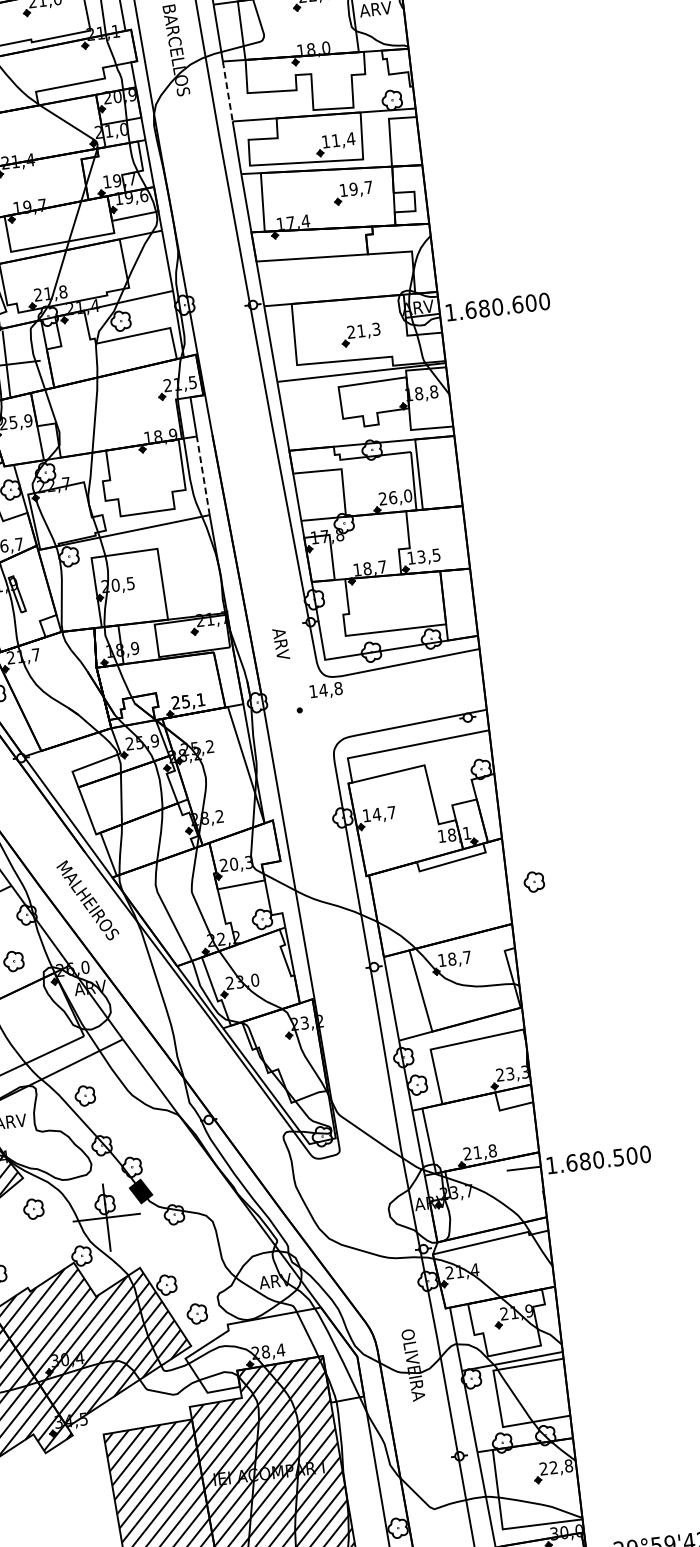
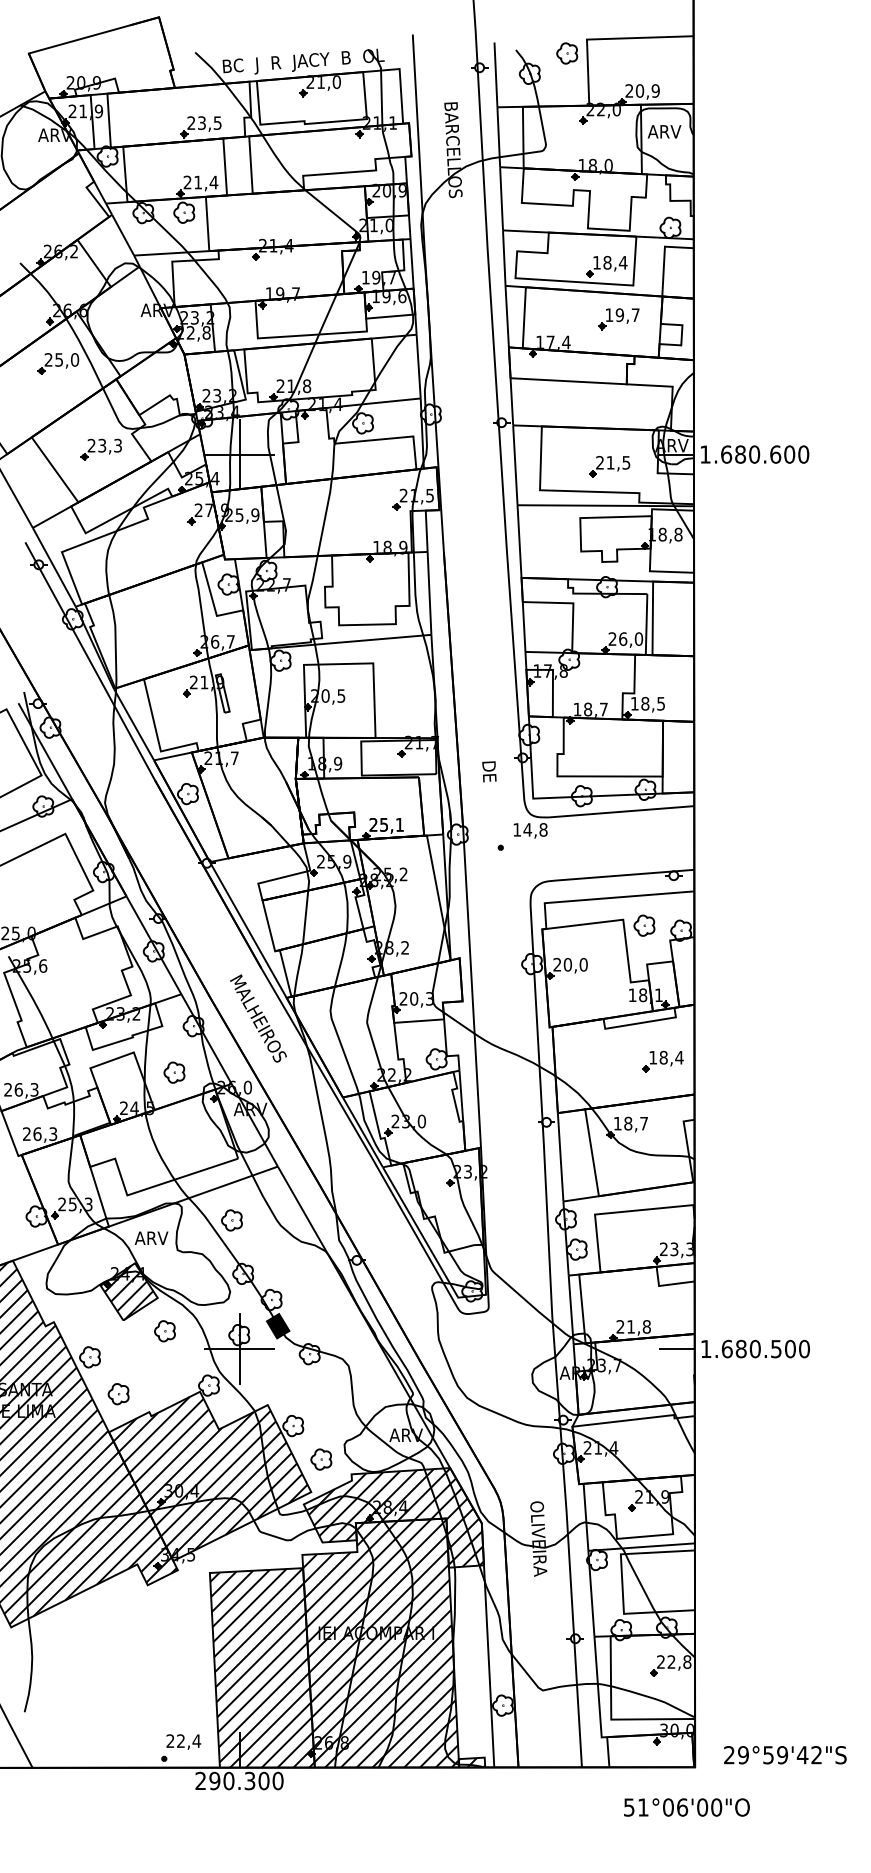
line: (227, 91) -> (501, 198), dashed -> solid
text: (335, 140) -> (607, 262), 11,4 -> 18,4
text: (376, 328) -> (626, 462), 21,3 -> 21,5
line: (203, 475) -> (429, 593), dashed -> solid
text: (421, 556) -> (645, 703), 13,5 -> 18,5
text: (281, 643) -> (489, 776), ARV -> DE
text: (379, 813) -> (570, 964), 14,7 -> 20,0
part: (534, 881) -> (644, 925), moved
part: (477, 896) -> (662, 1061), added
hatch: (274, 1360) -> (395, 1517), added

